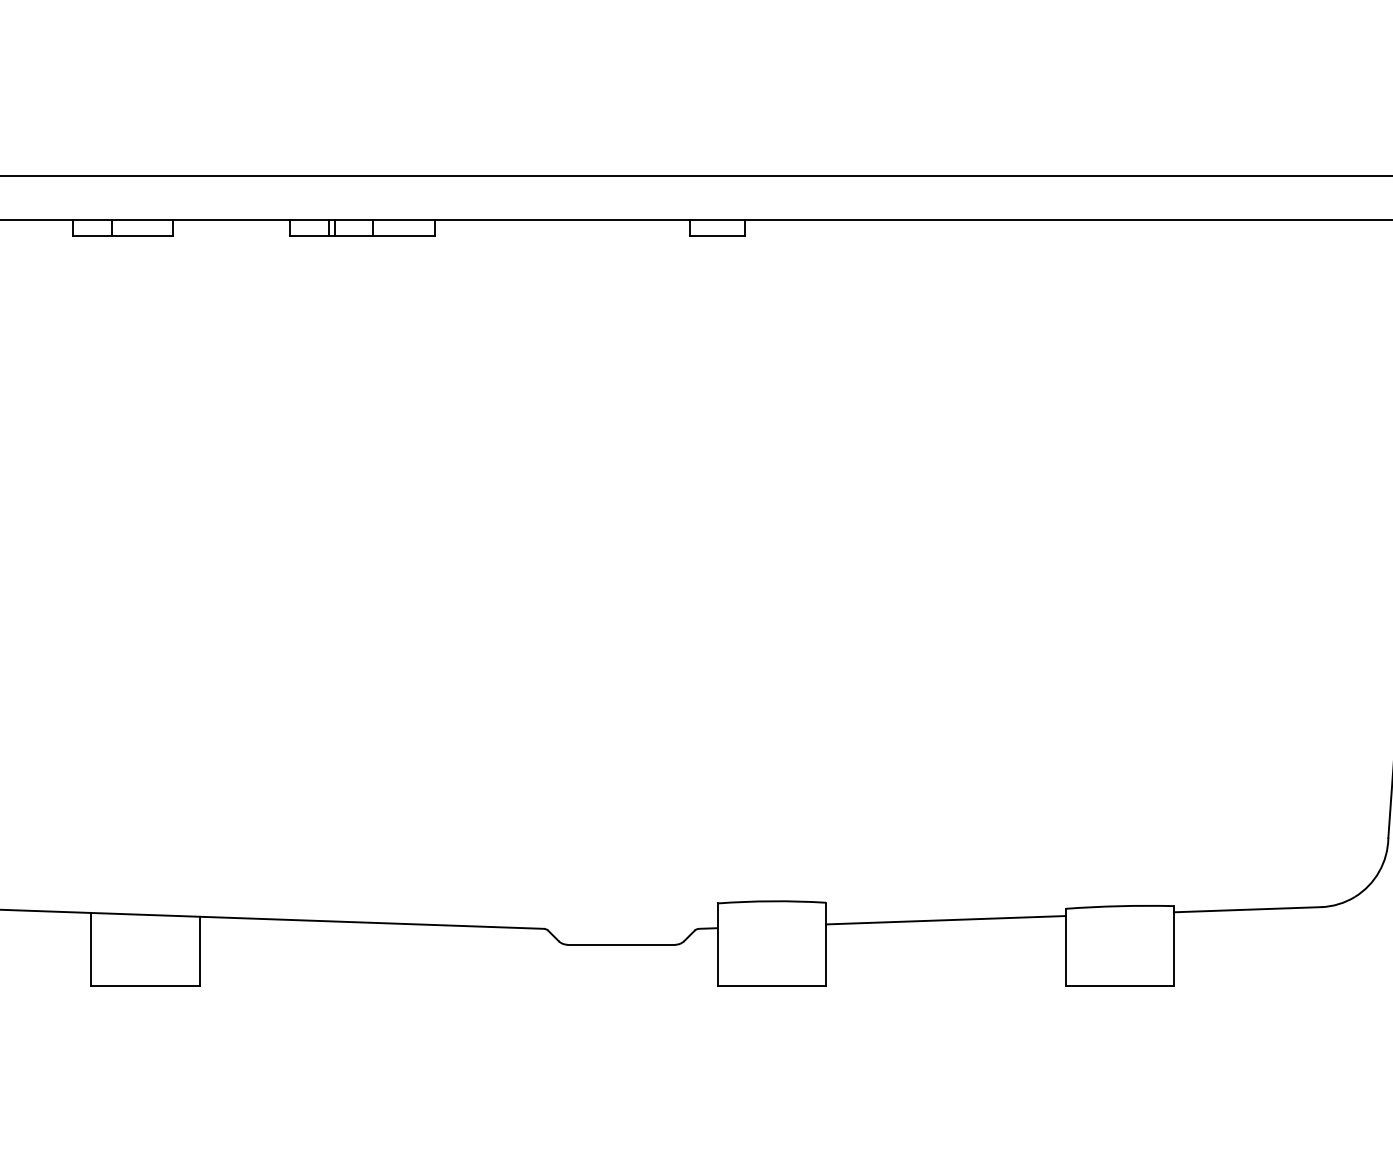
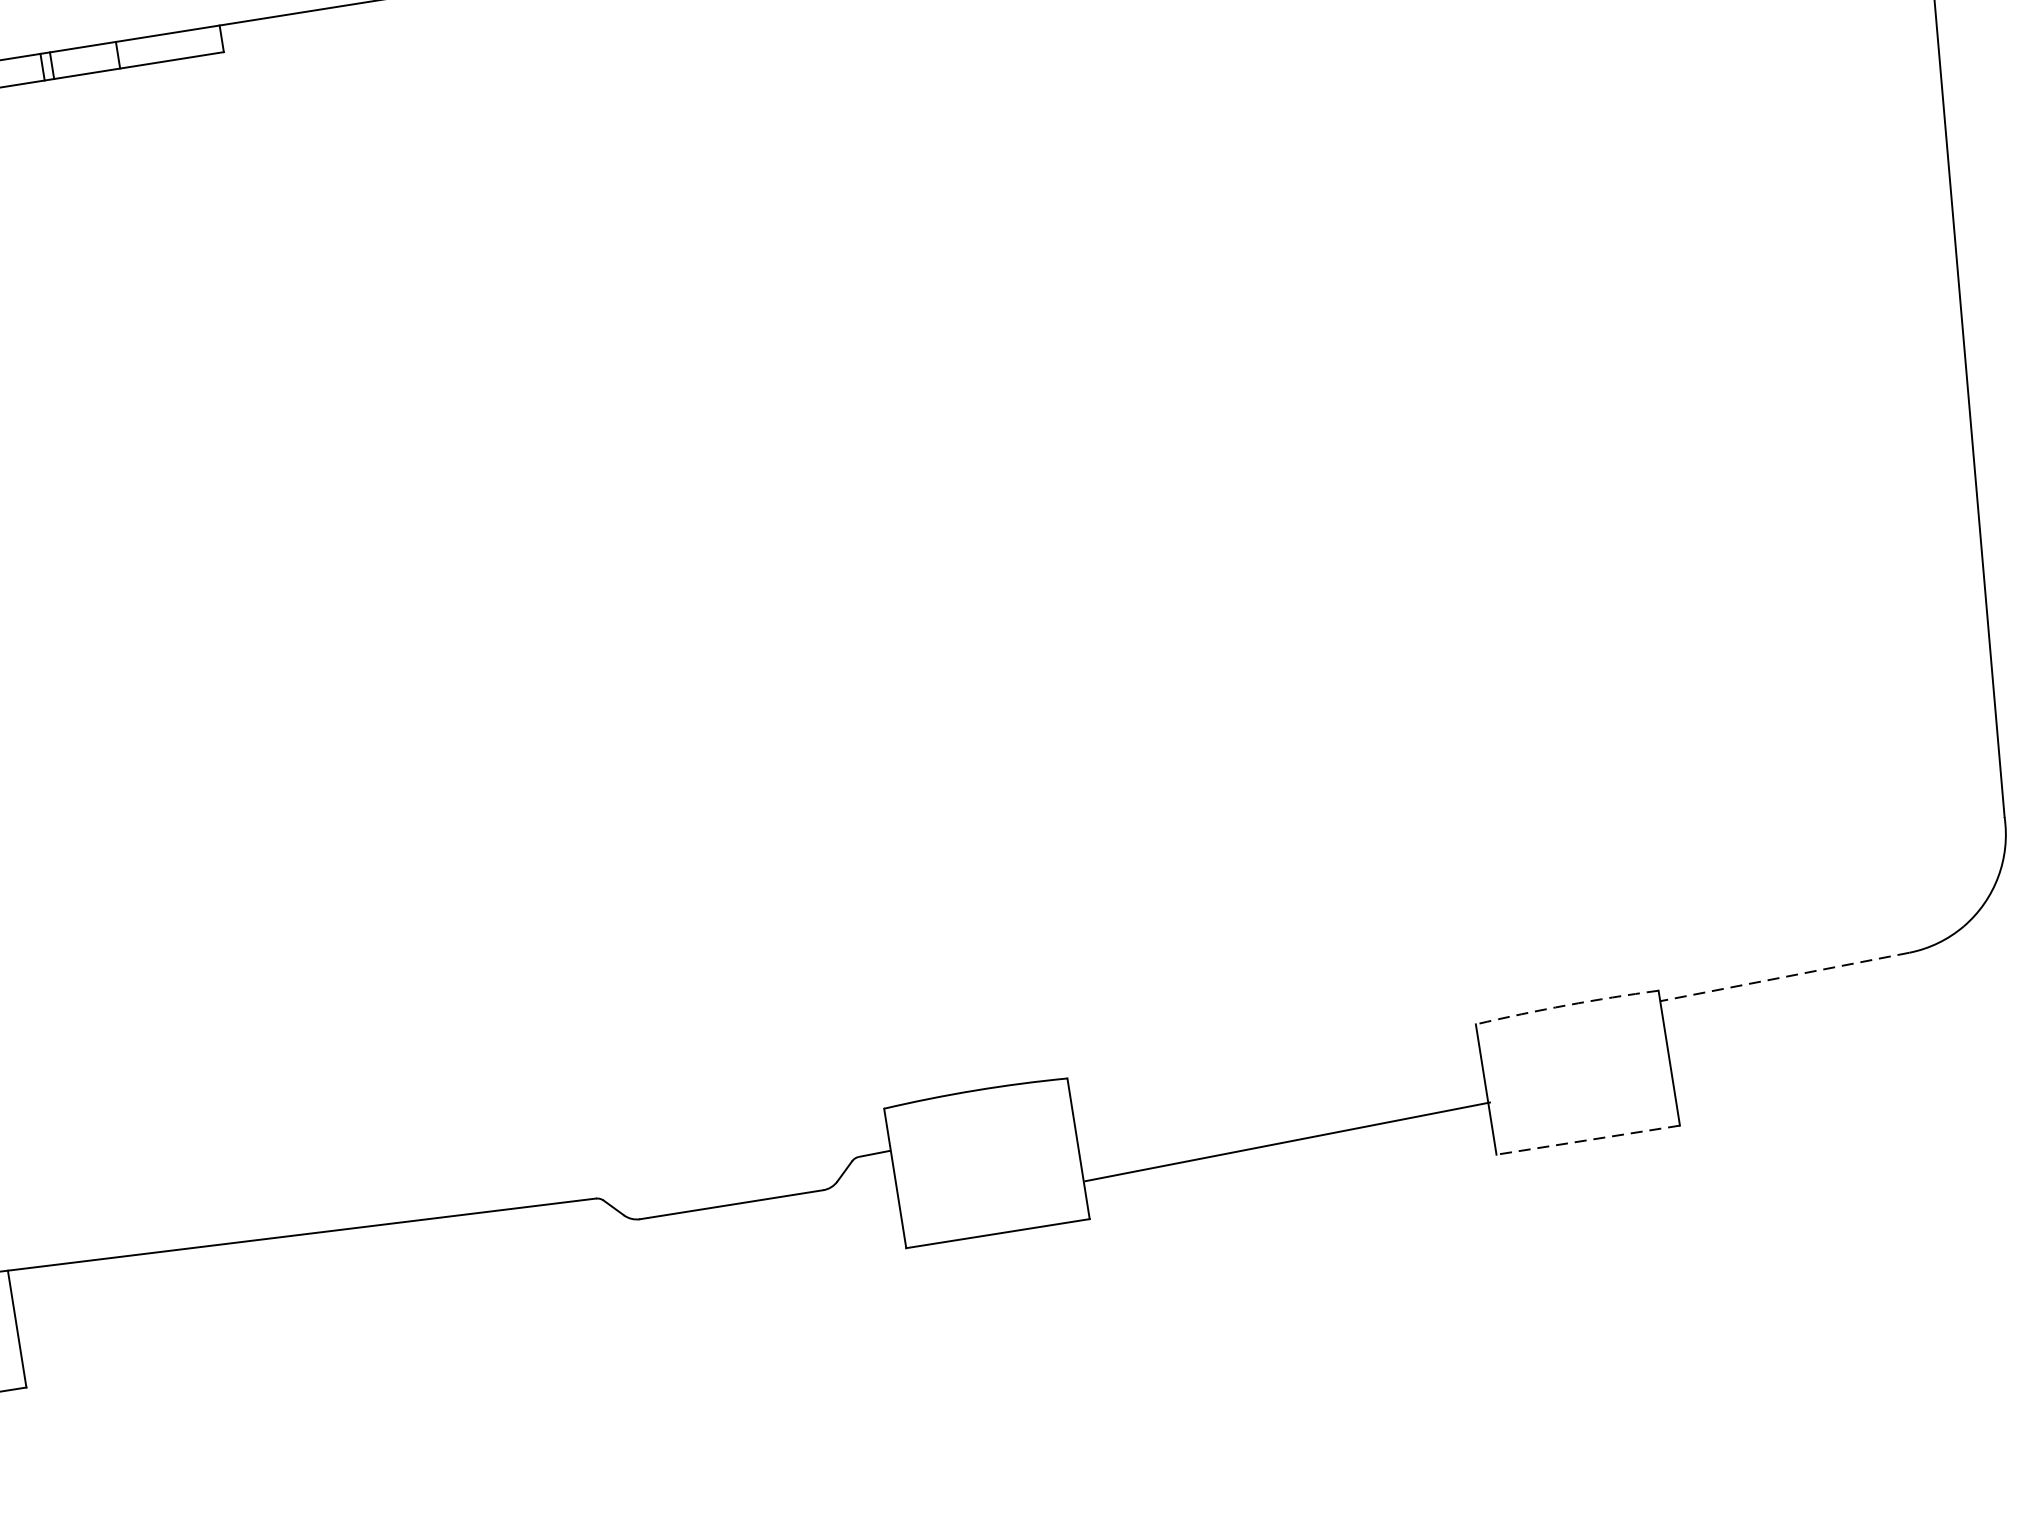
arc: (1119, 906) -> (1566, 1005), solid -> dashed
line: (1247, 909) -> (1784, 976), solid -> dashed
line: (945, 920) -> (1287, 1142), moved
line: (1119, 985) -> (1587, 1140), solid -> dashed

